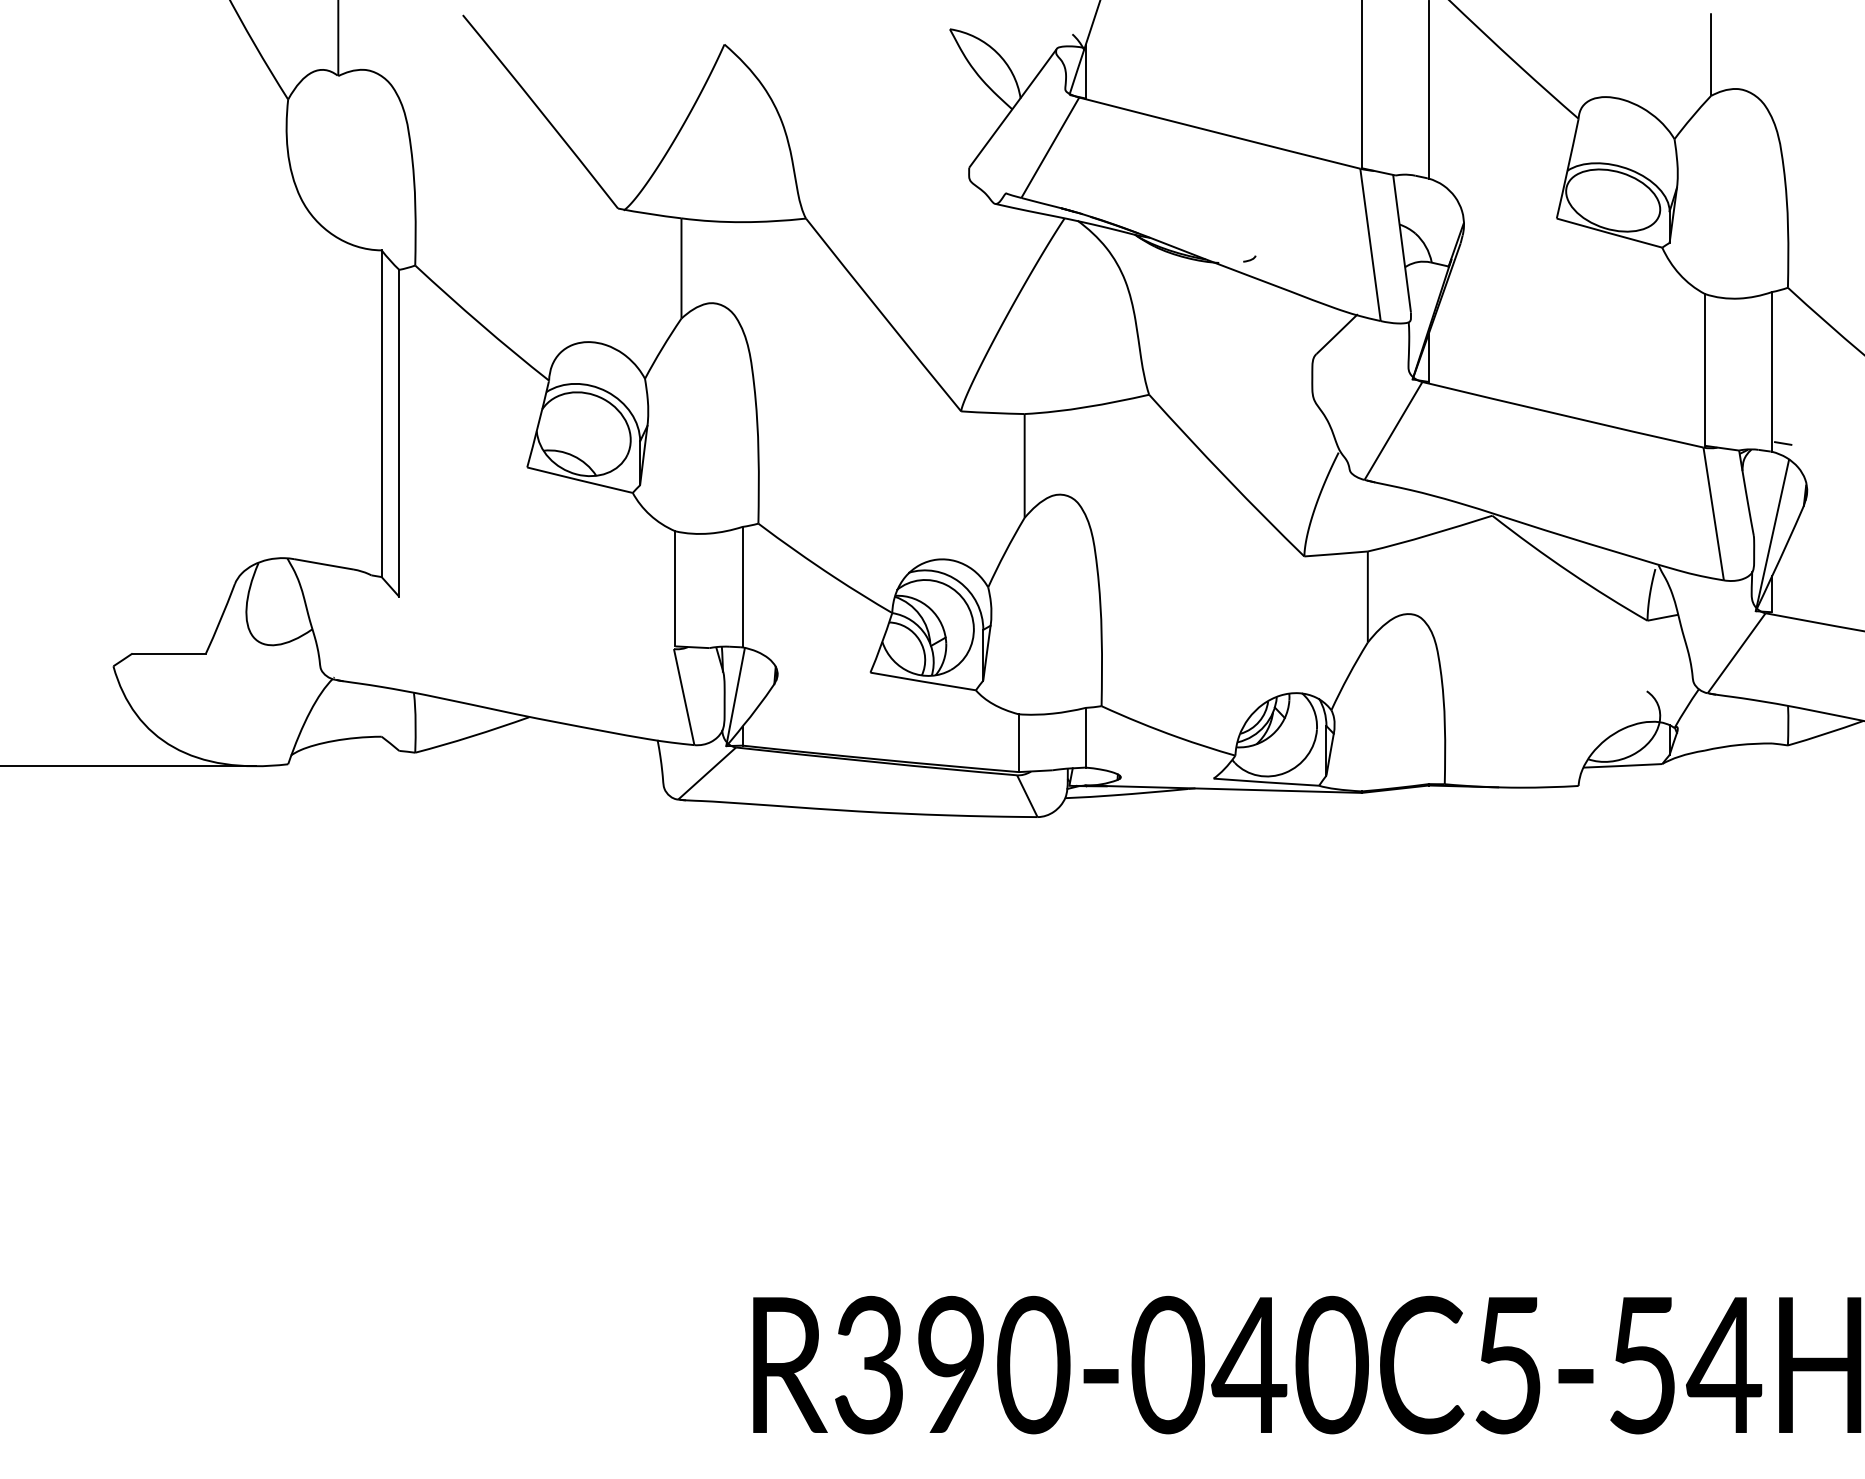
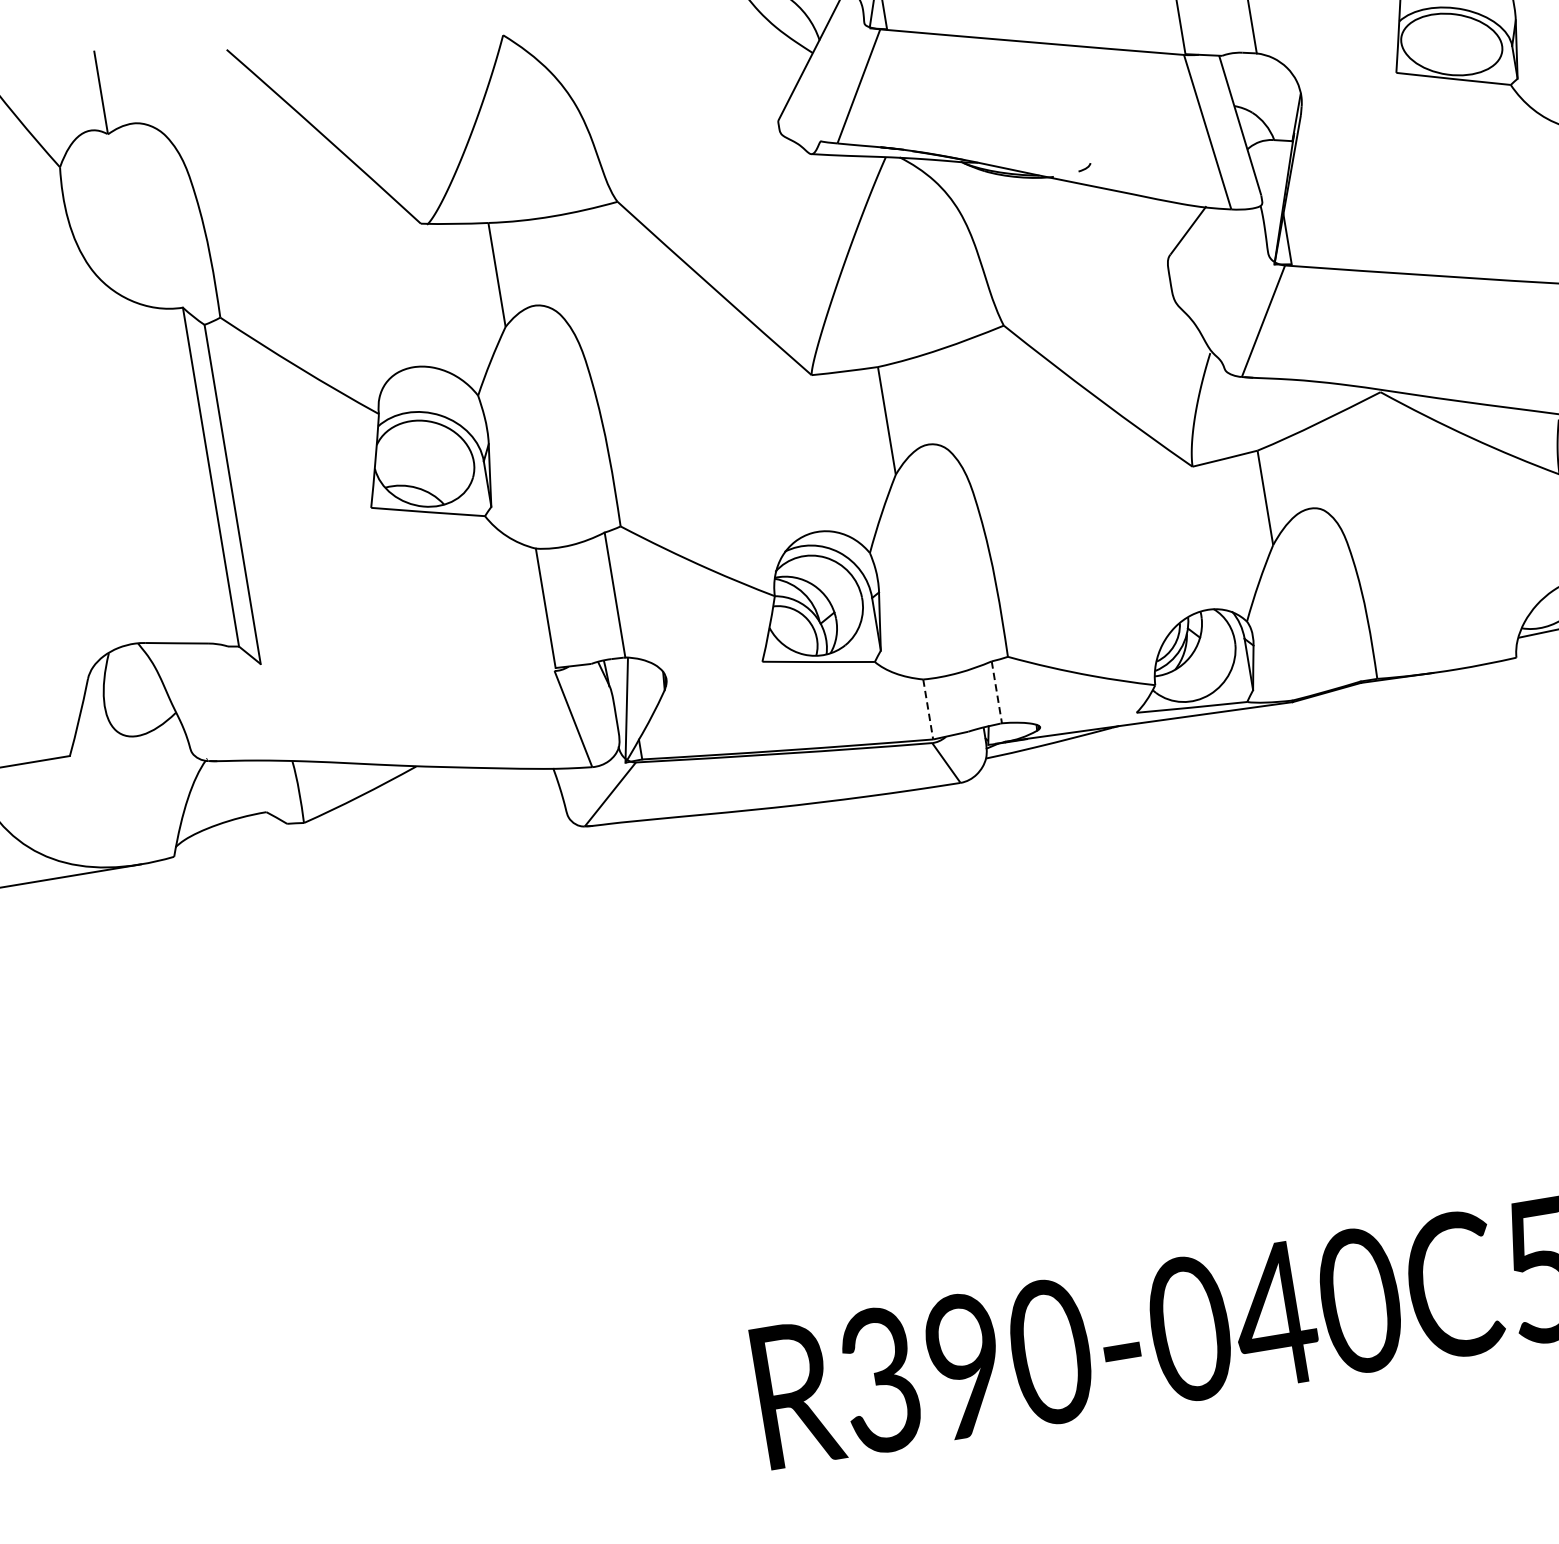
line: (1085, 737) -> (996, 692), solid -> dashed
line: (1018, 743) -> (928, 709), solid -> dashed

